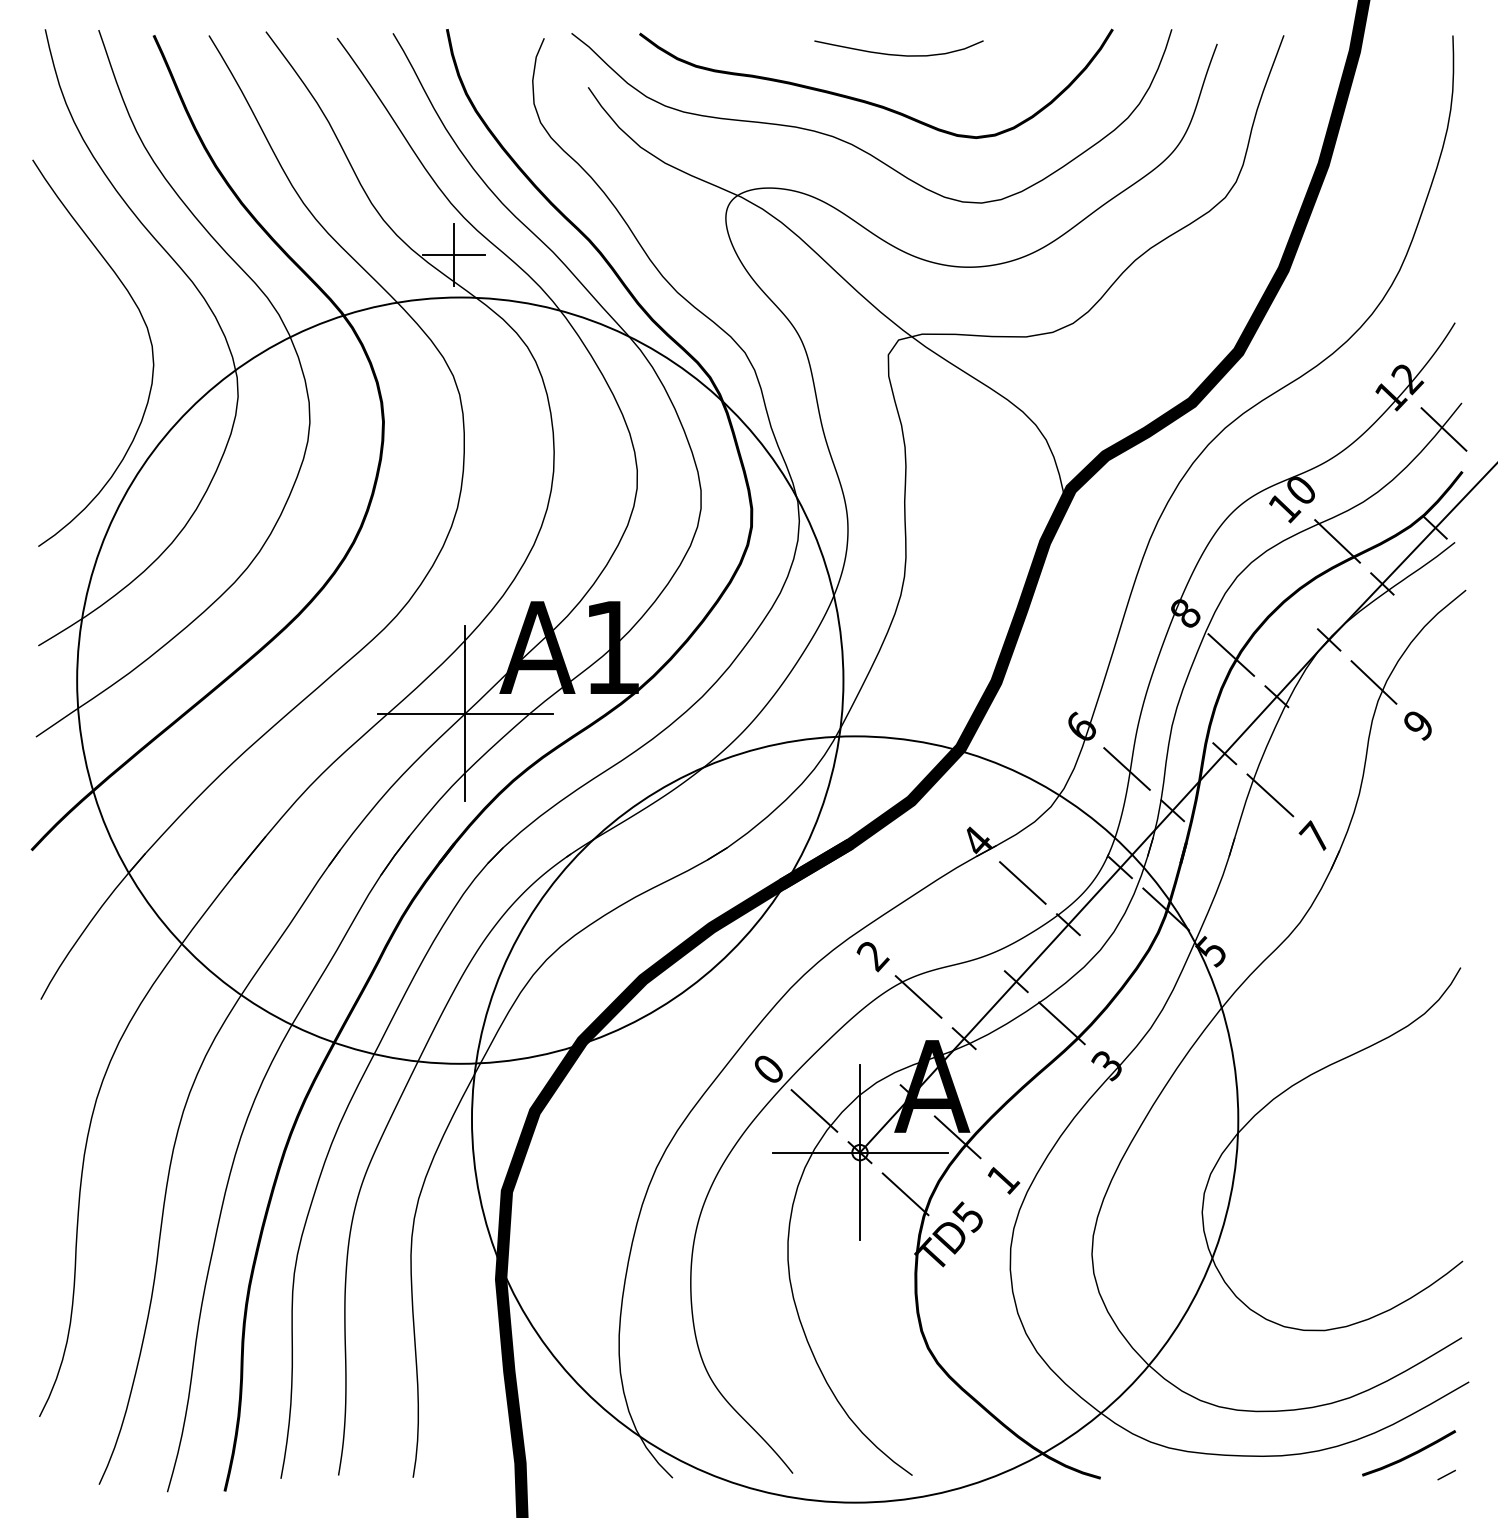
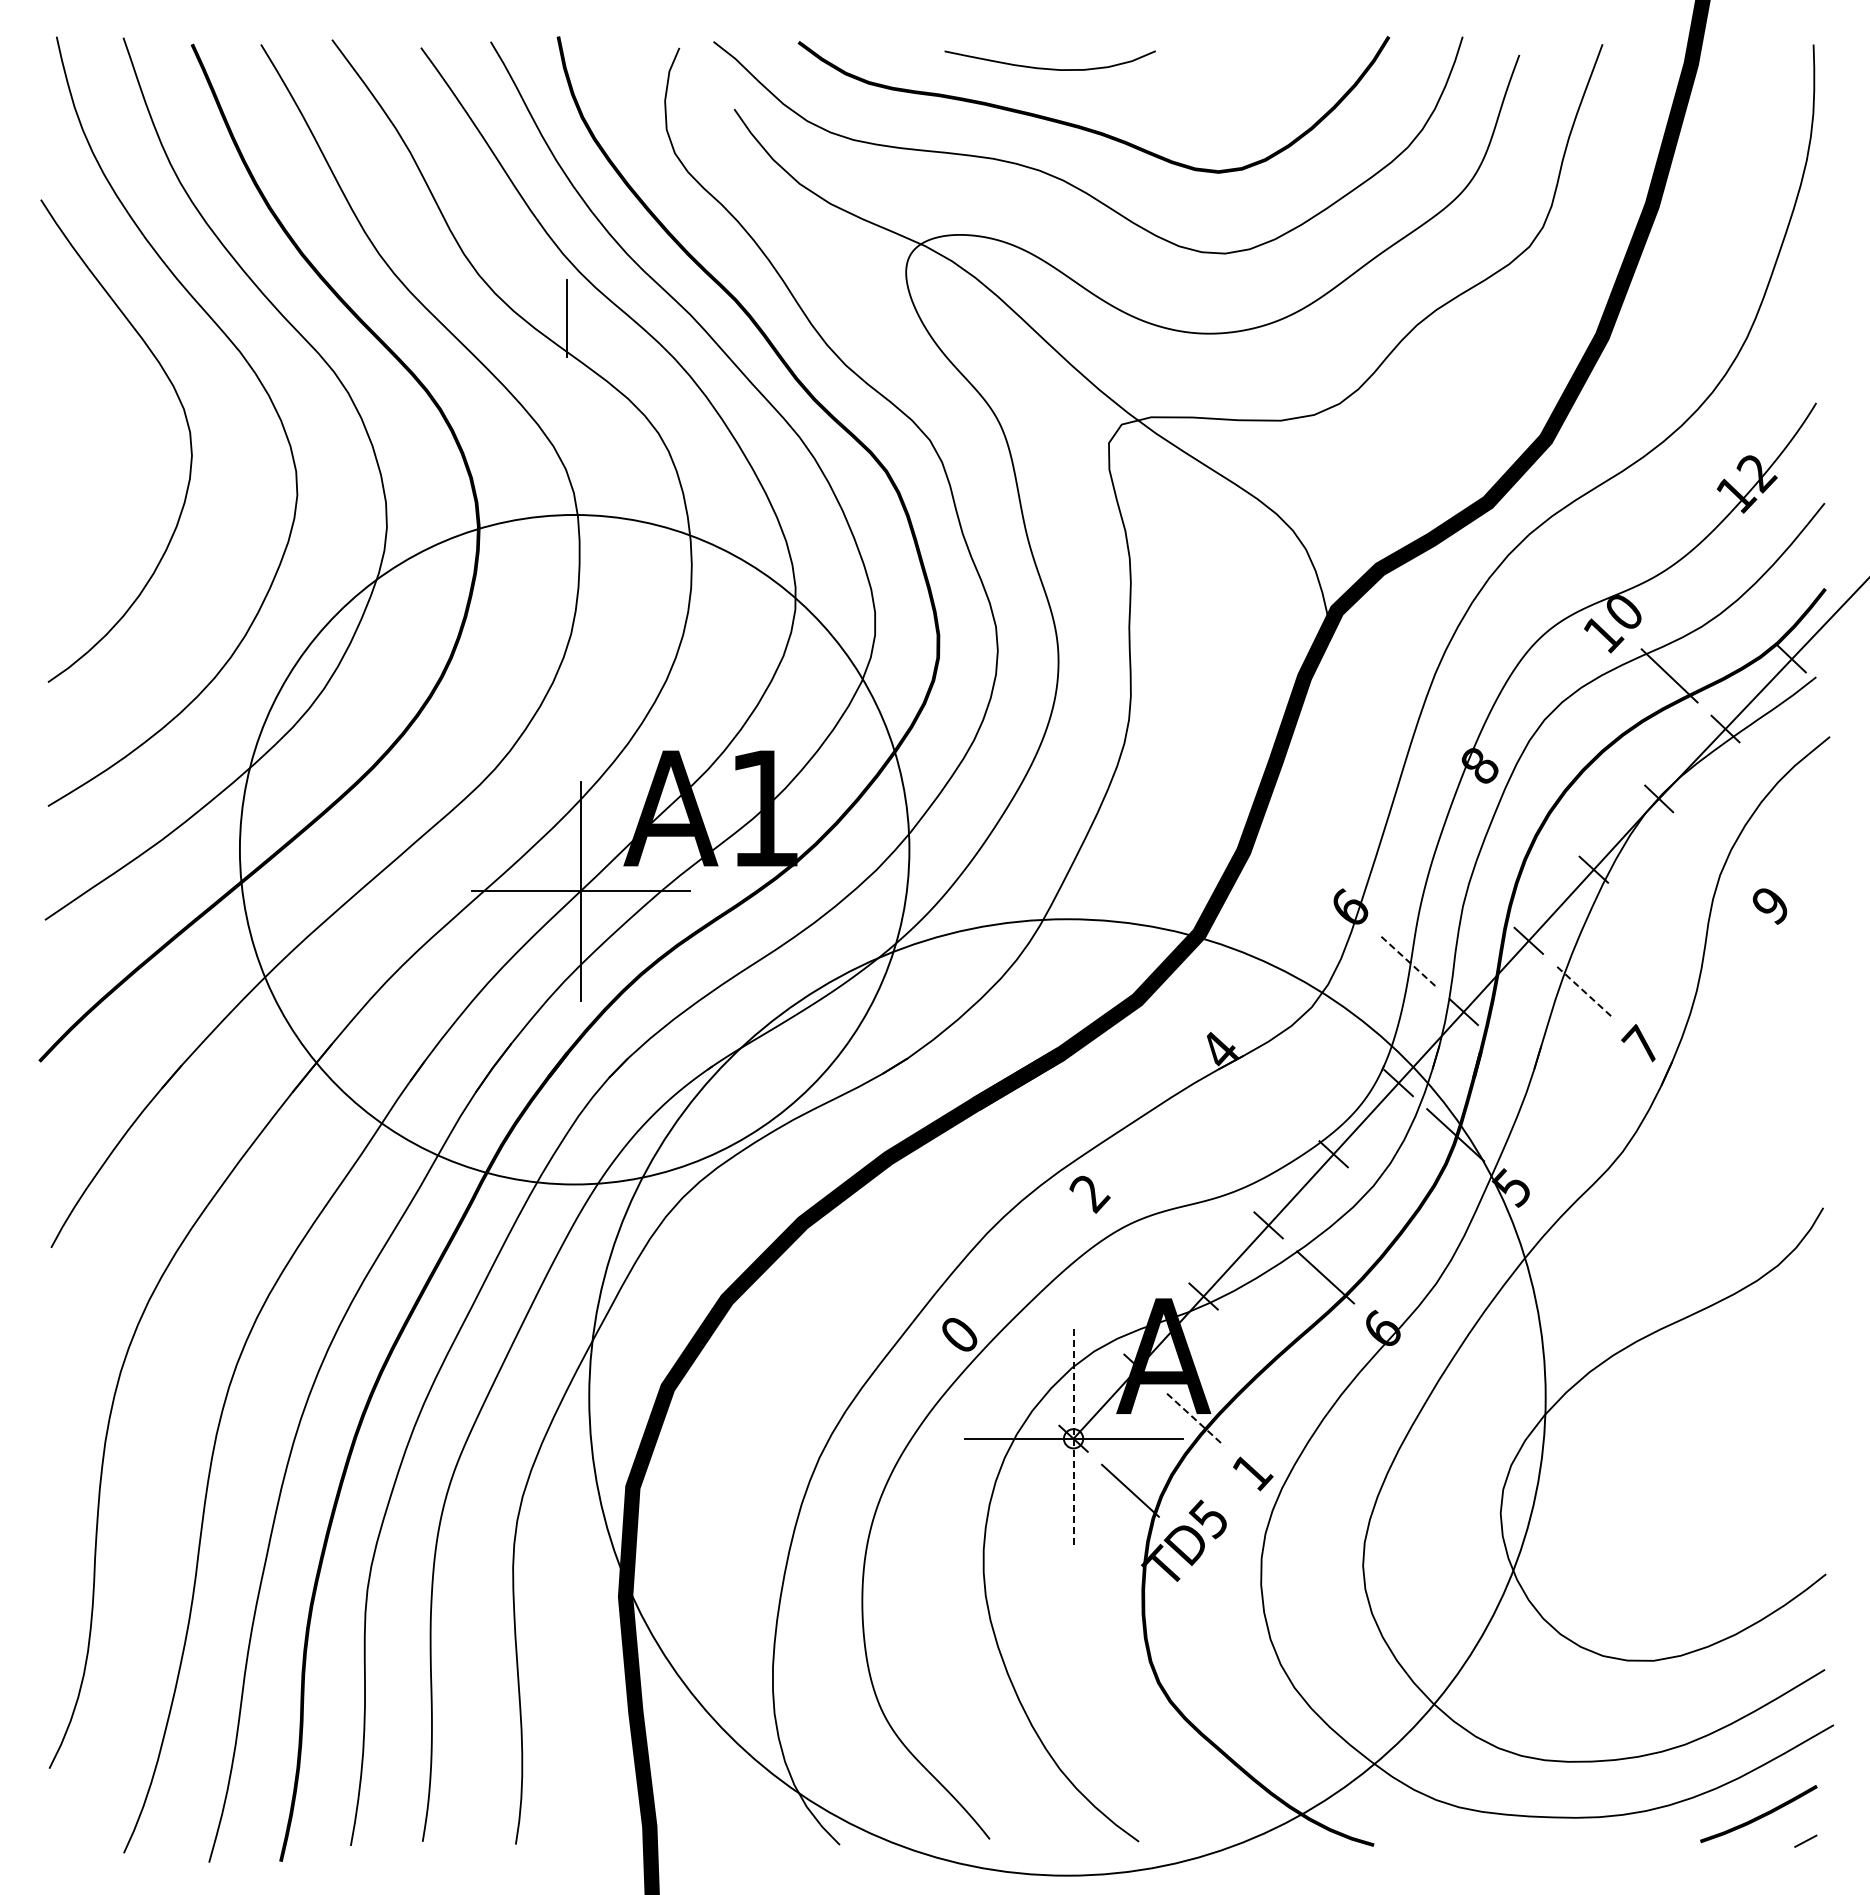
curve: (898, 54) -> (1049, 68), moved
line: (453, 255) -> (566, 318), removed
line: (1444, 428) -> (1802, 535), removed
line: (1230, 654) -> (1536, 817), removed
circle: (460, 680) -> (574, 849), size x0.7
line: (1373, 682) -> (1714, 851), removed
line: (1126, 768) -> (1406, 959), solid -> dashed
line: (1270, 795) -> (1585, 992), solid -> dashed
line: (1022, 883) -> (1276, 1102), removed
line: (918, 996) -> (1146, 1244), removed
text: (1106, 1065) -> (1381, 1329), 3 -> 6
line: (814, 1110) -> (1016, 1386), removed
line: (957, 1137) -> (1195, 1419), solid -> dashed
line: (859, 1153) -> (1073, 1439), solid -> dashed

